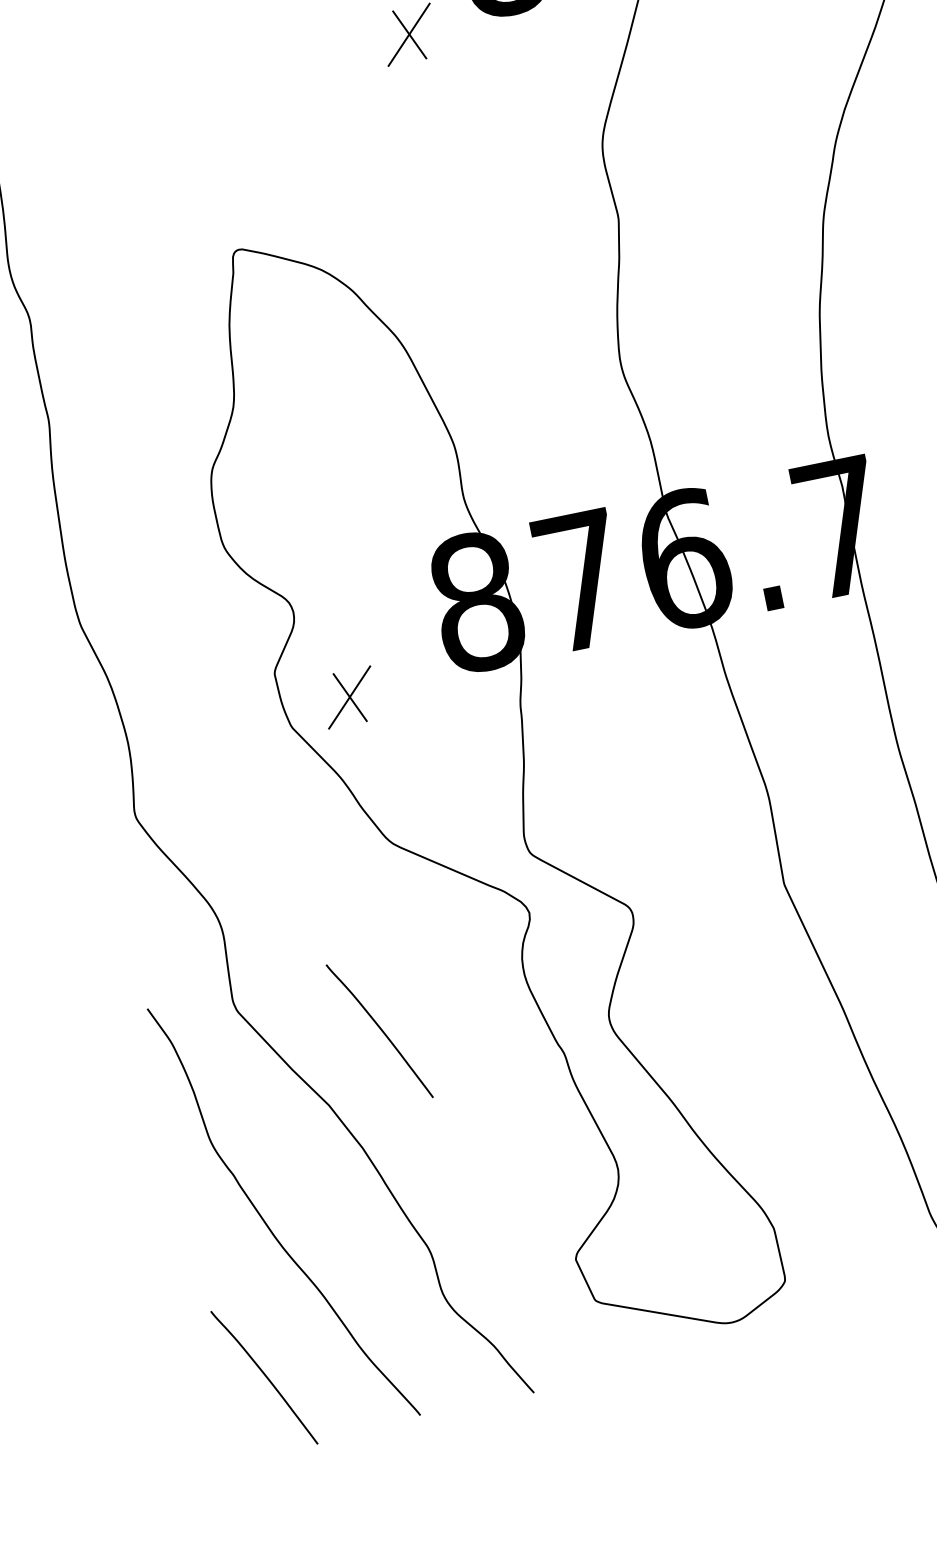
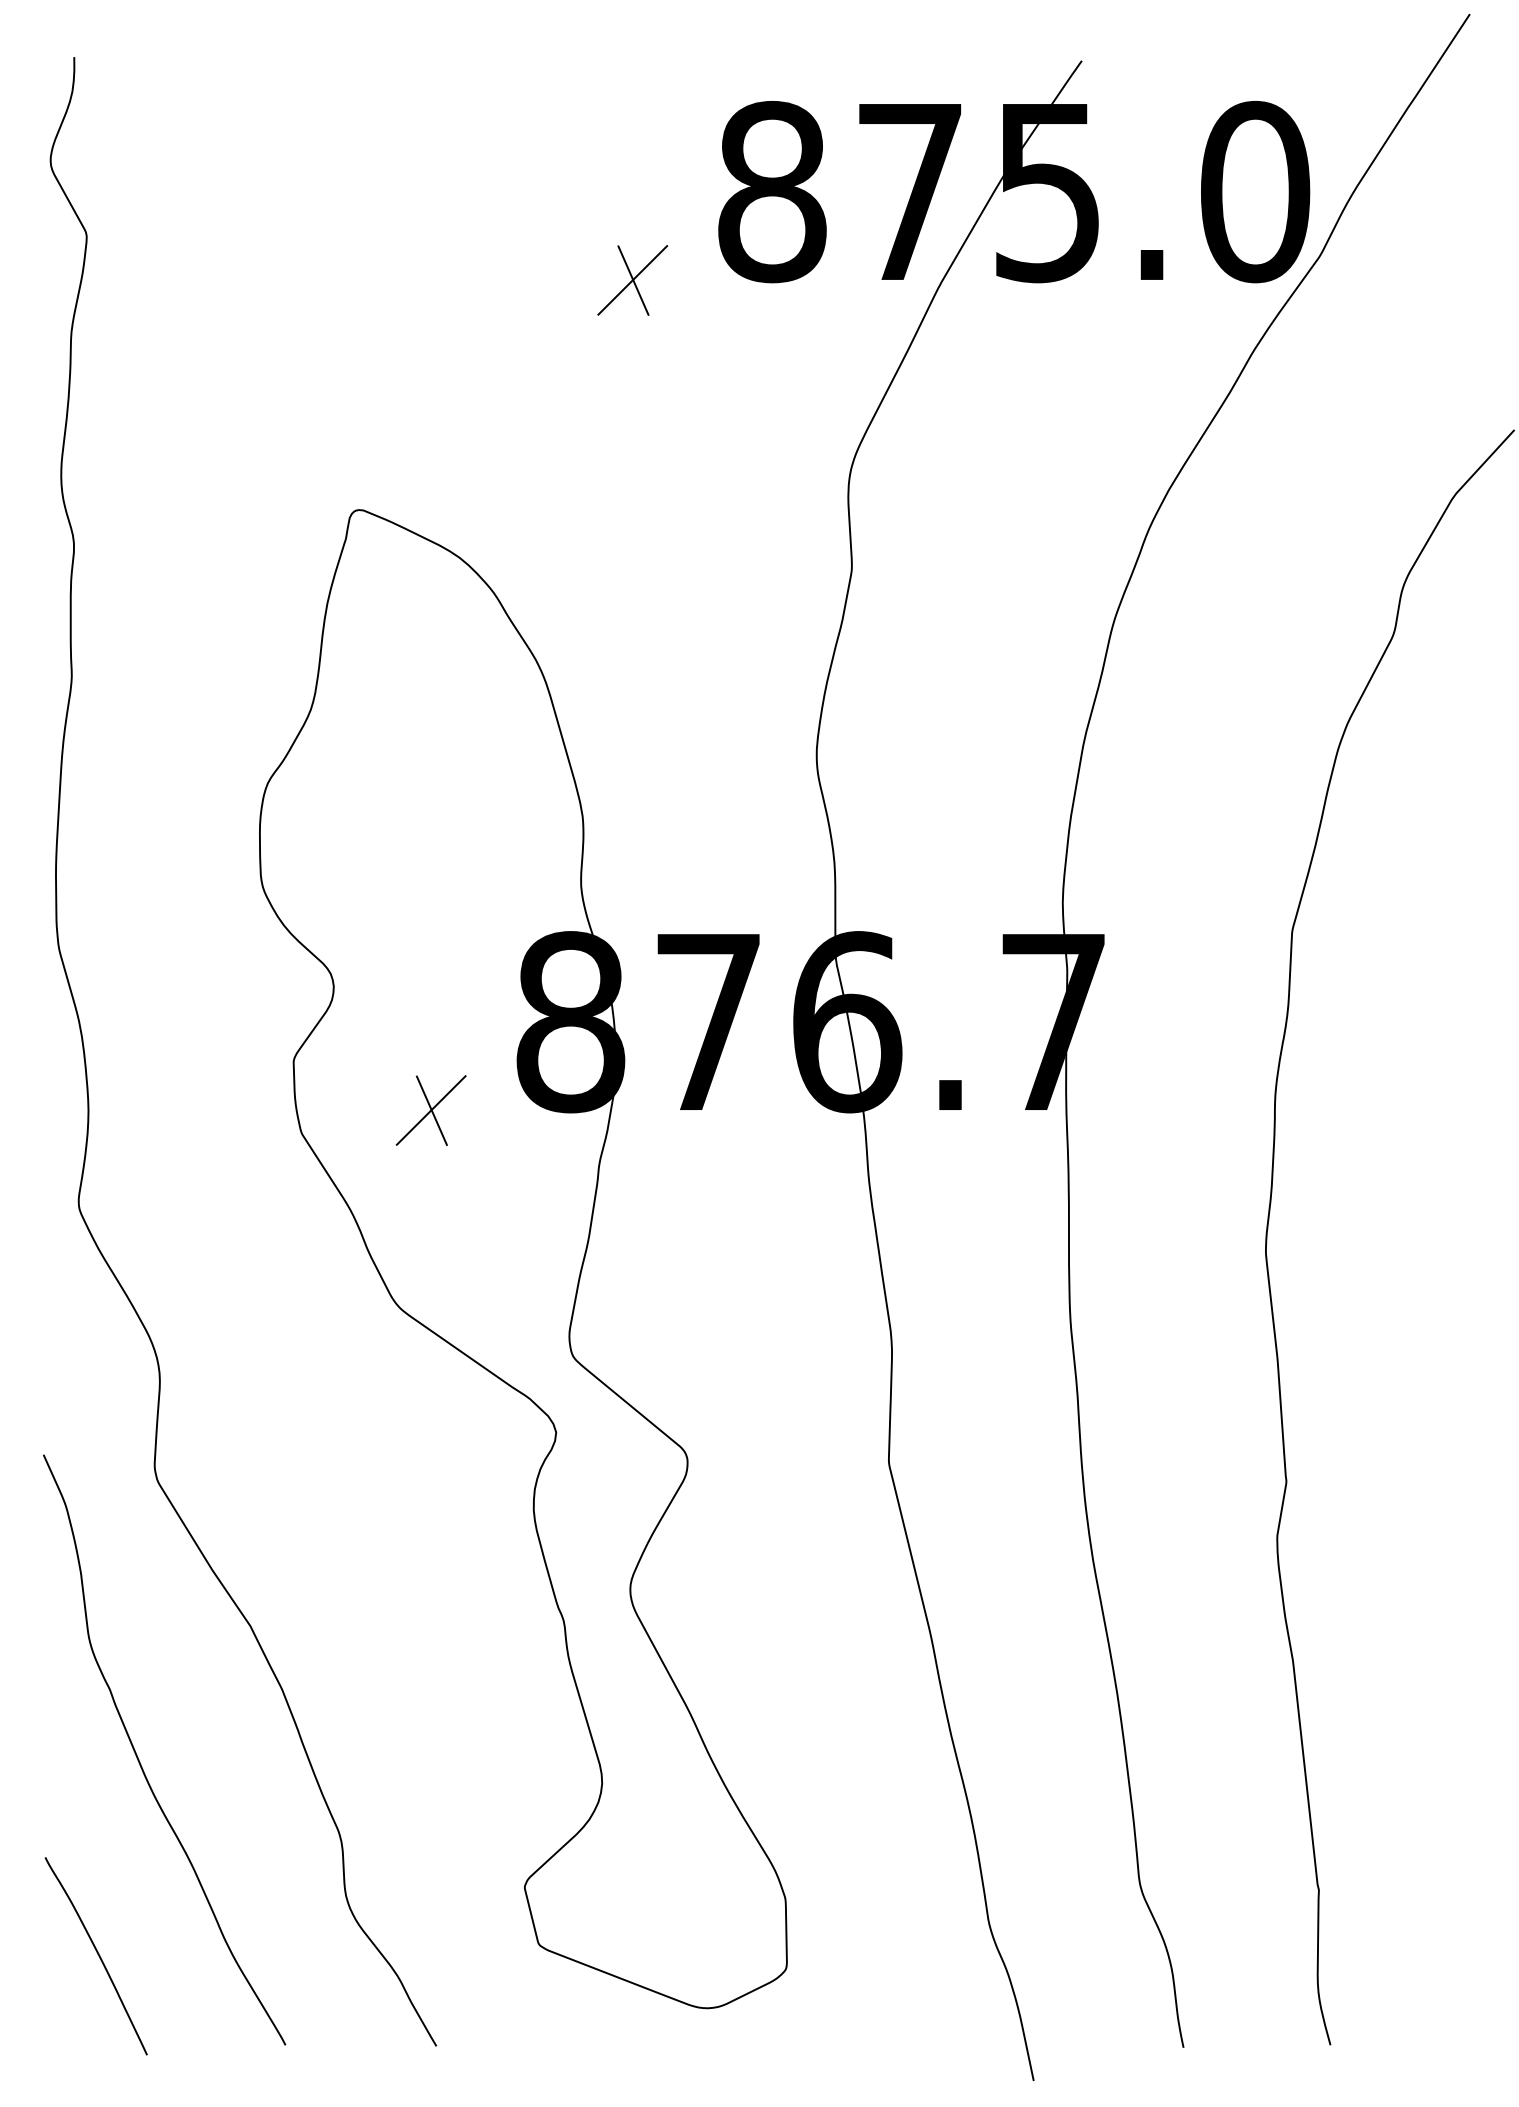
part: (349, 697) -> (430, 1110), moved
curve: (380, 1029) -> (335, 1542), removed

